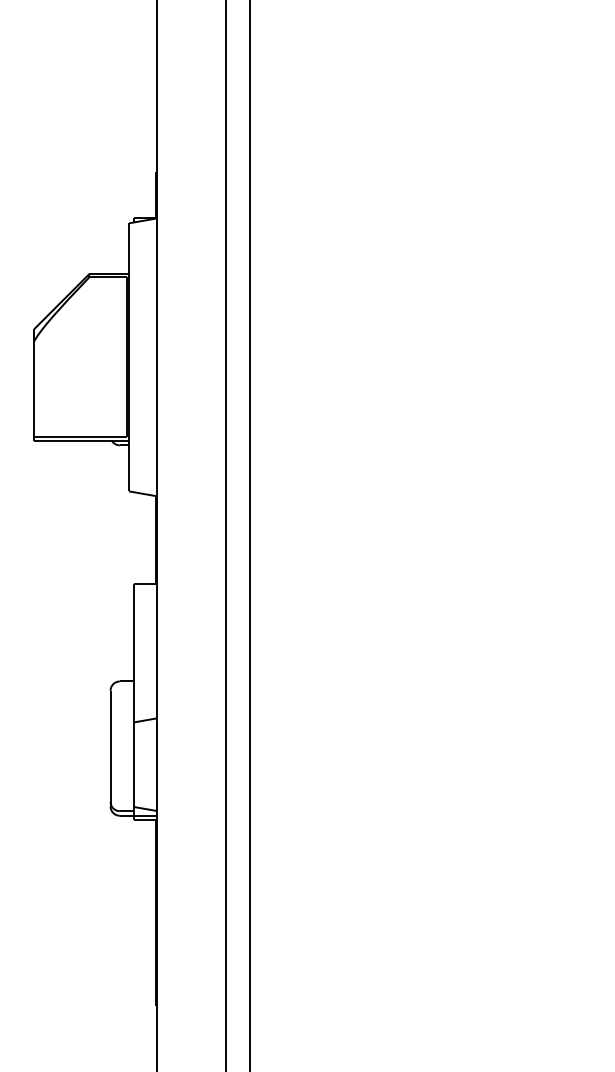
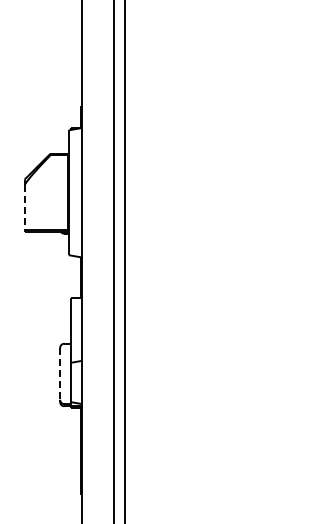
line: (34, 391) -> (24, 208), solid -> dashed
line: (111, 745) -> (60, 373), solid -> dashed

